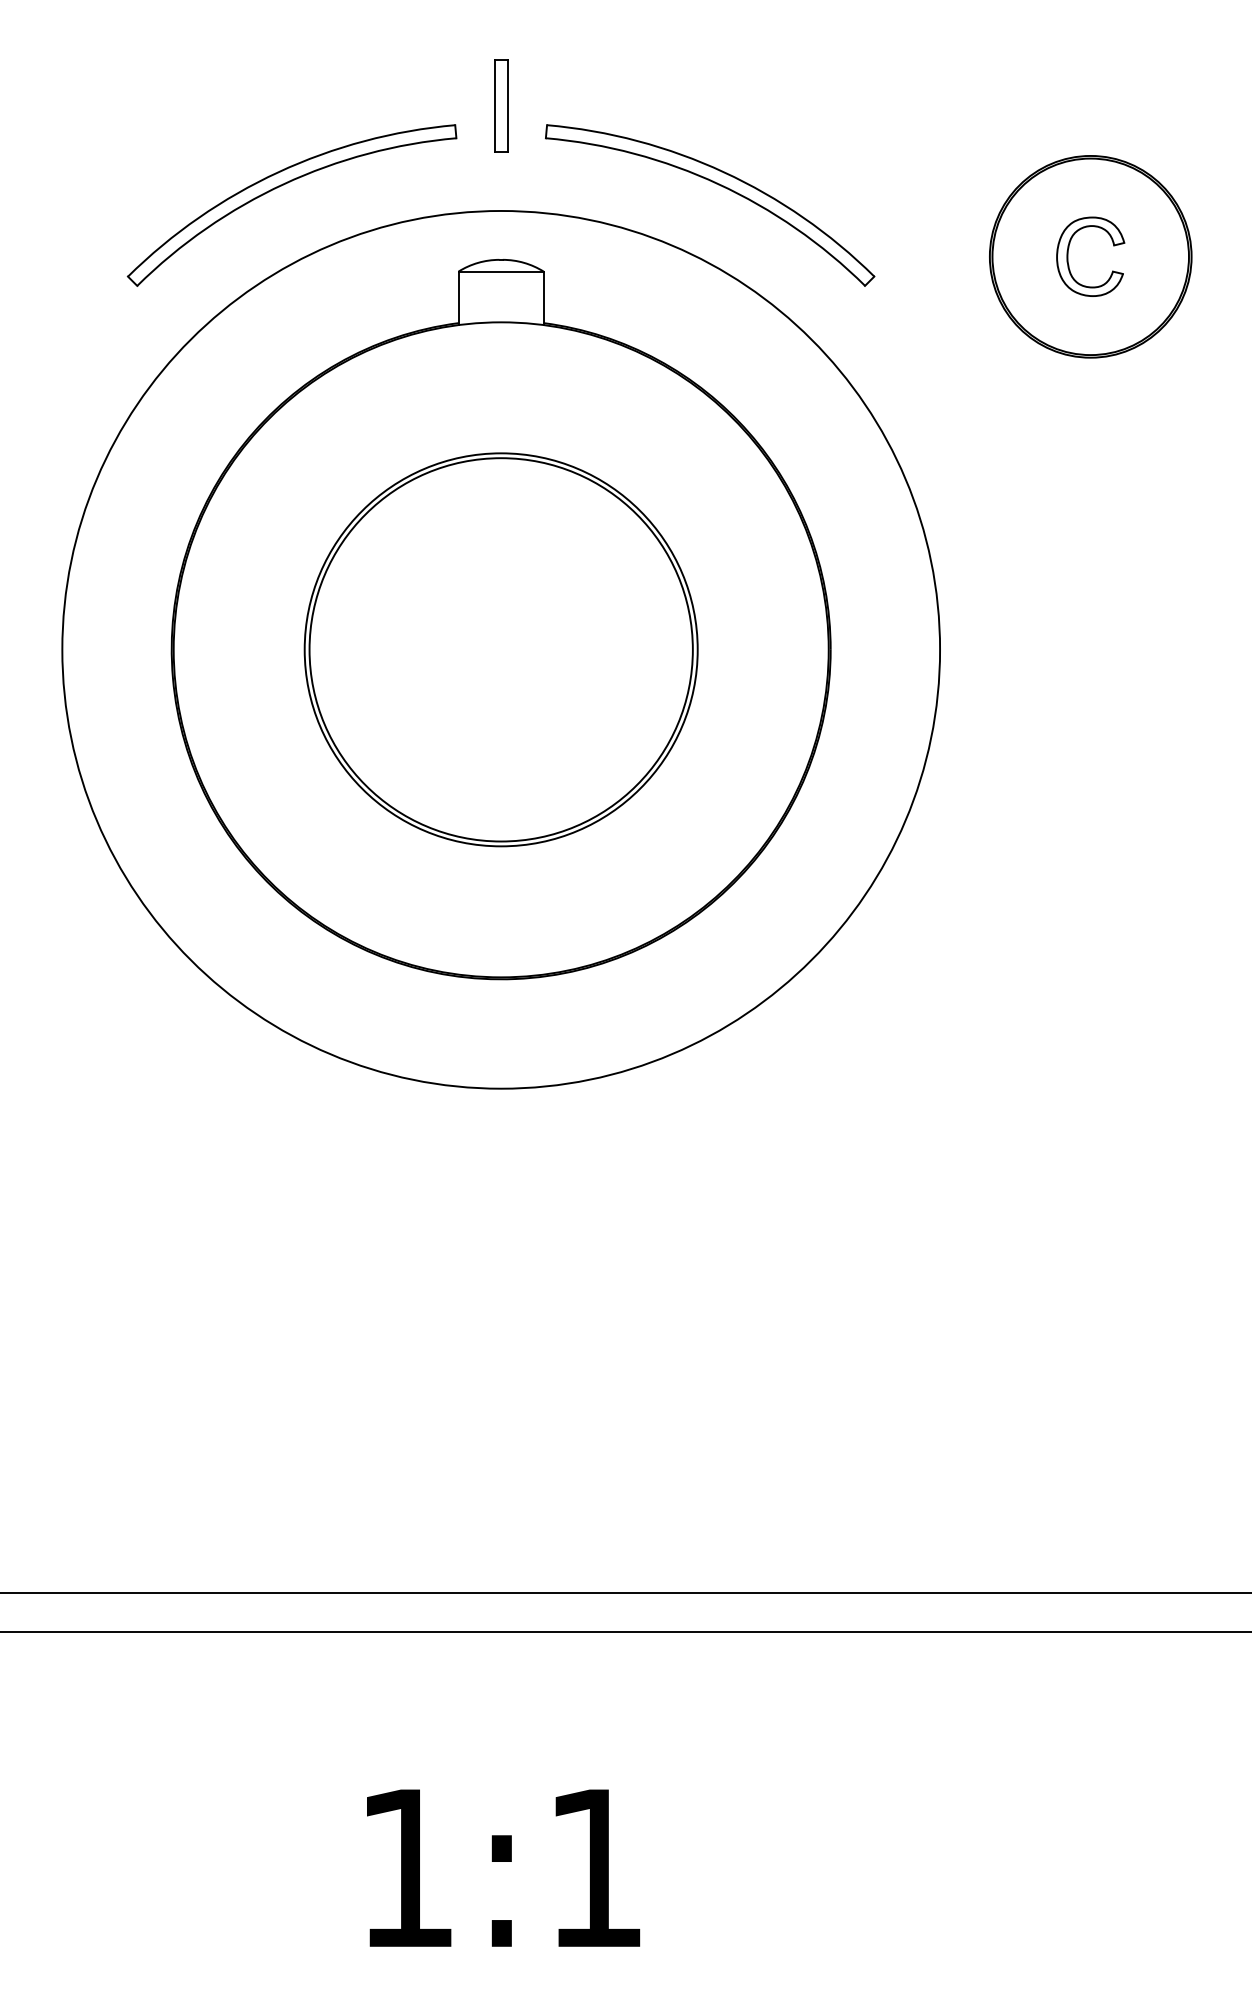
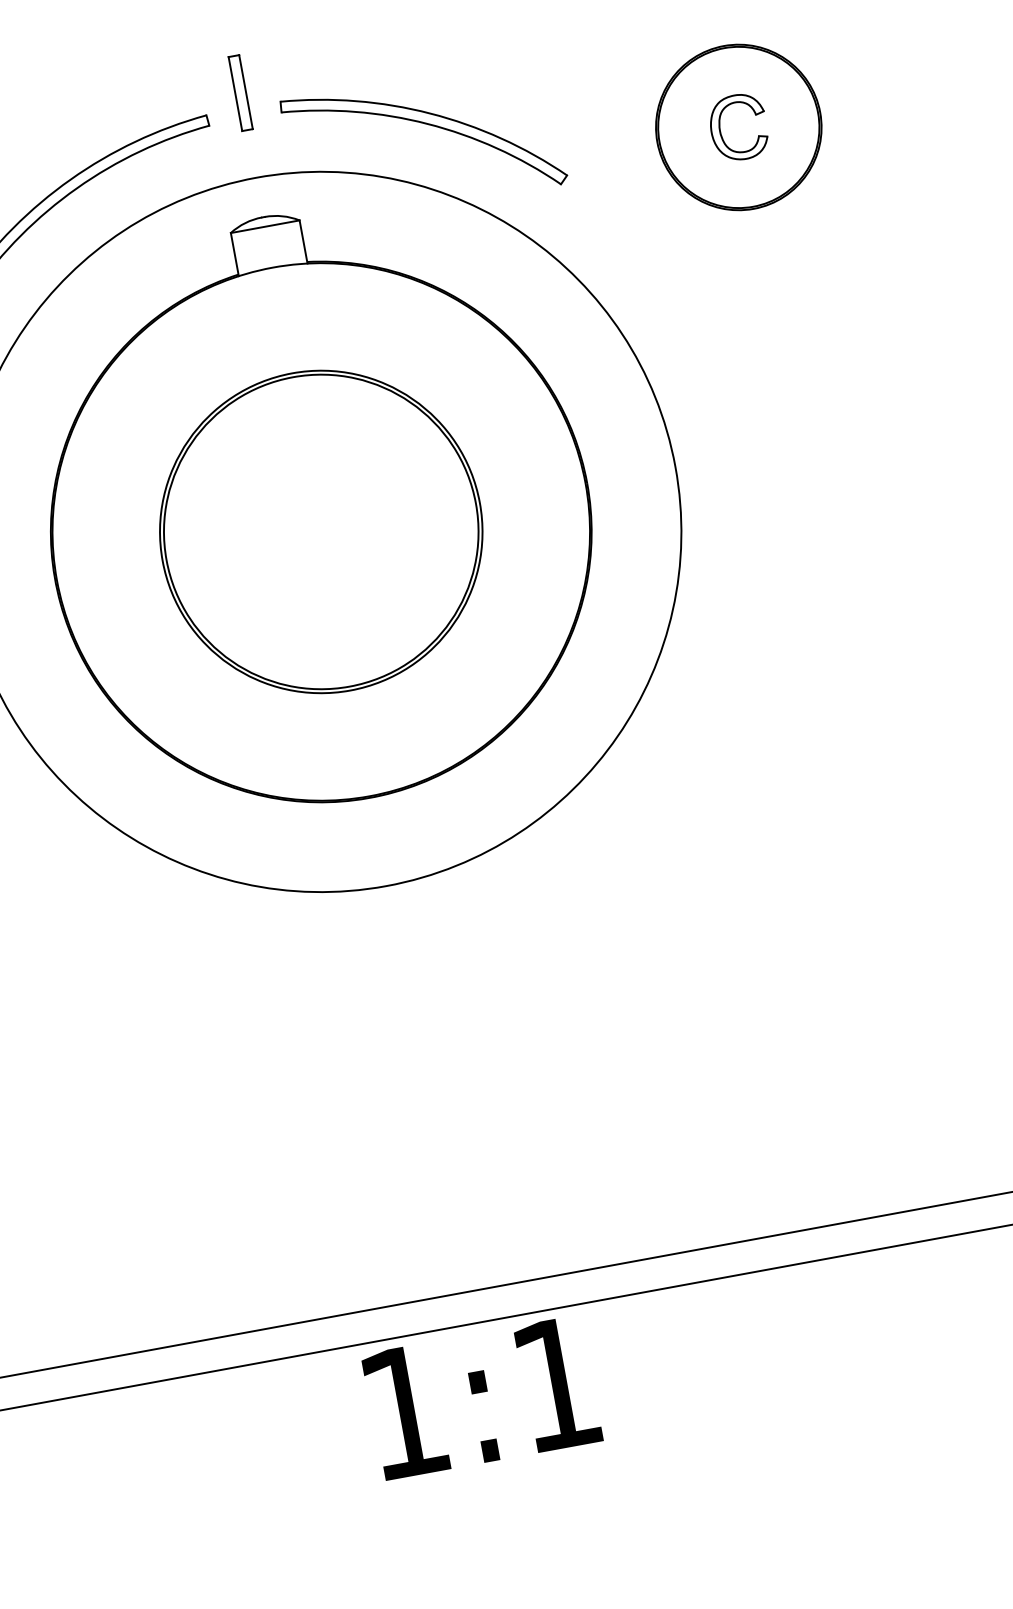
text: (503, 1867) -> (481, 1397), moved

